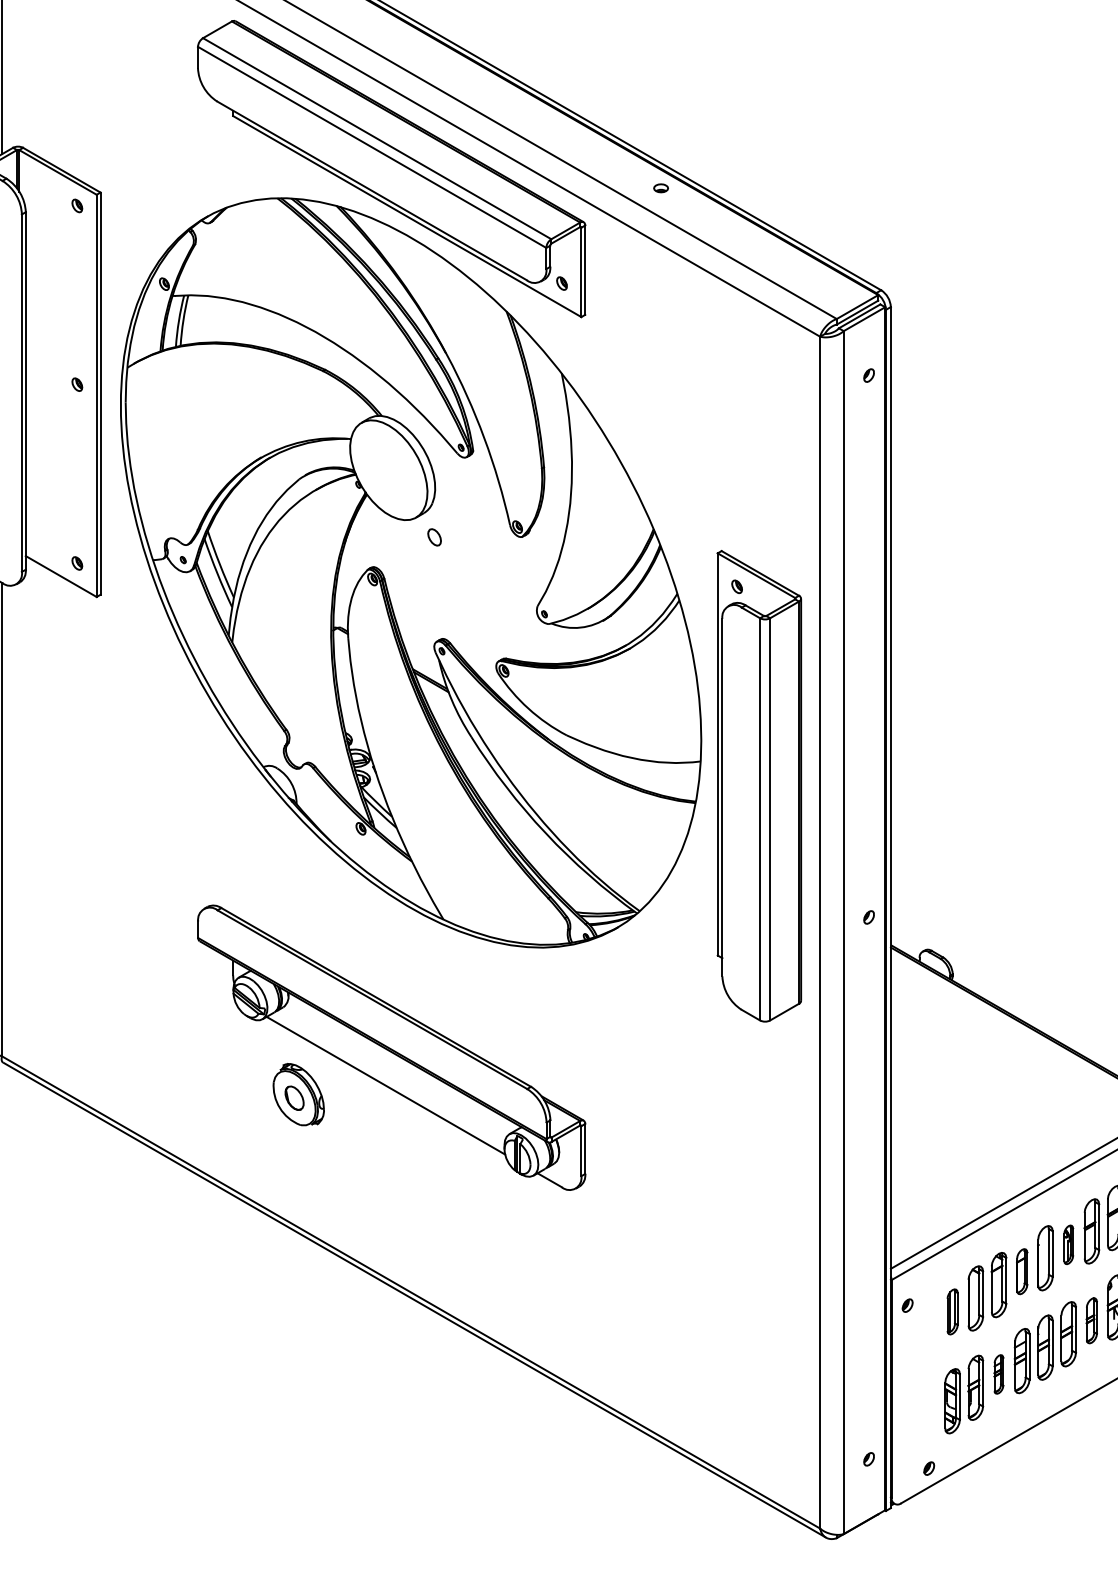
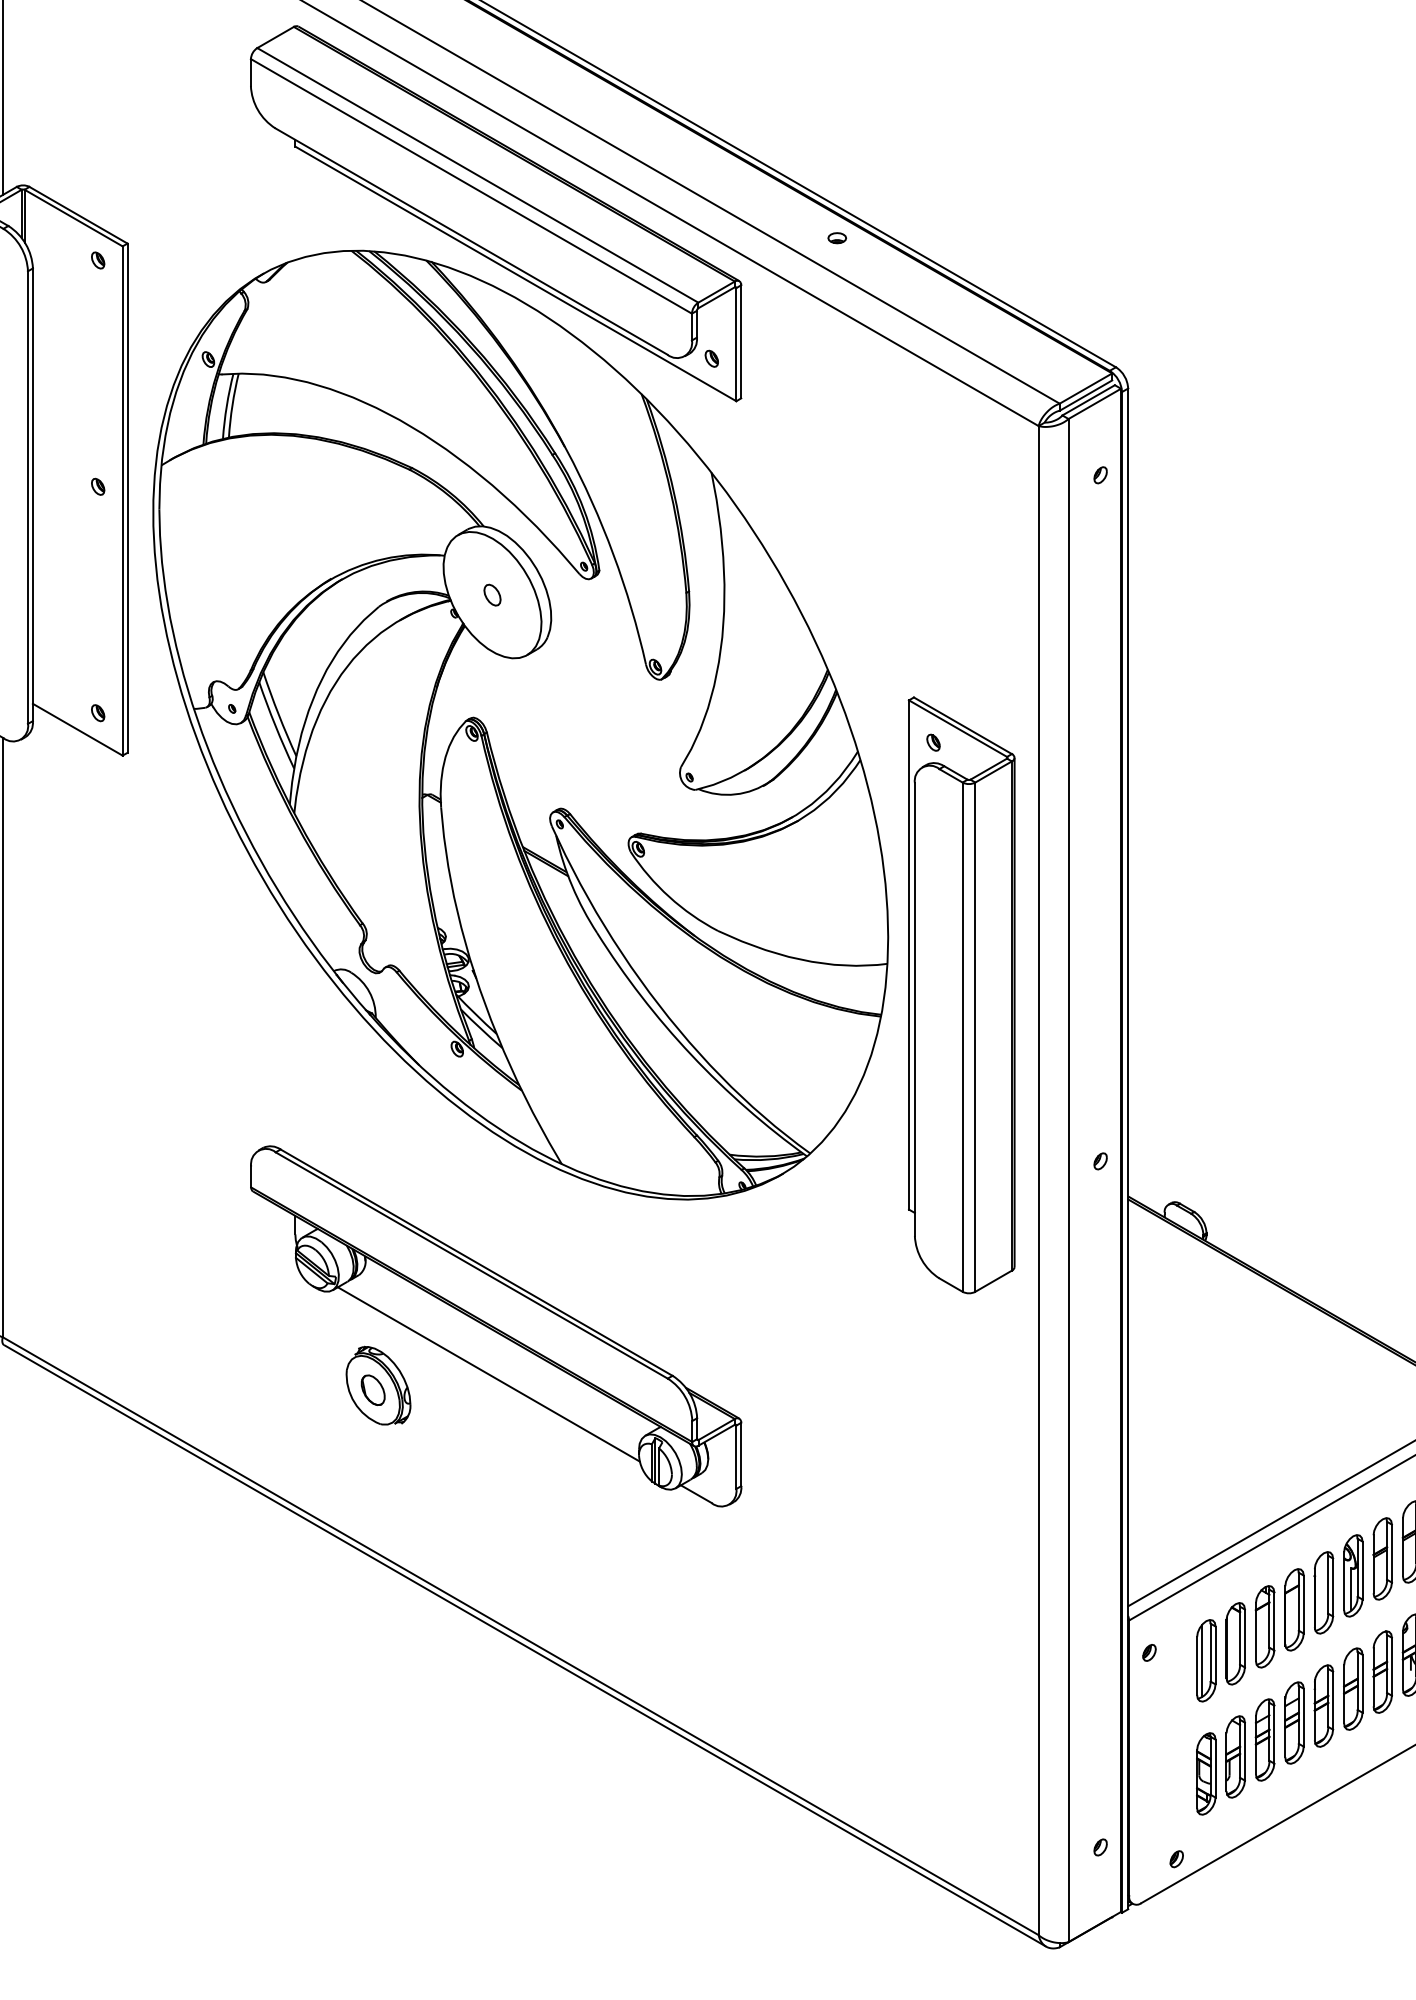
part: (434, 536) -> (492, 594), moved
part: (1068, 1244) -> (1353, 1575), size x1.67
part: (1022, 1271) -> (1294, 1609), size x1.43
part: (952, 1311) -> (1206, 1660), size x1.43
part: (1091, 1320) -> (1382, 1671), size x1.43
part: (998, 1374) -> (1264, 1739), size x1.67

